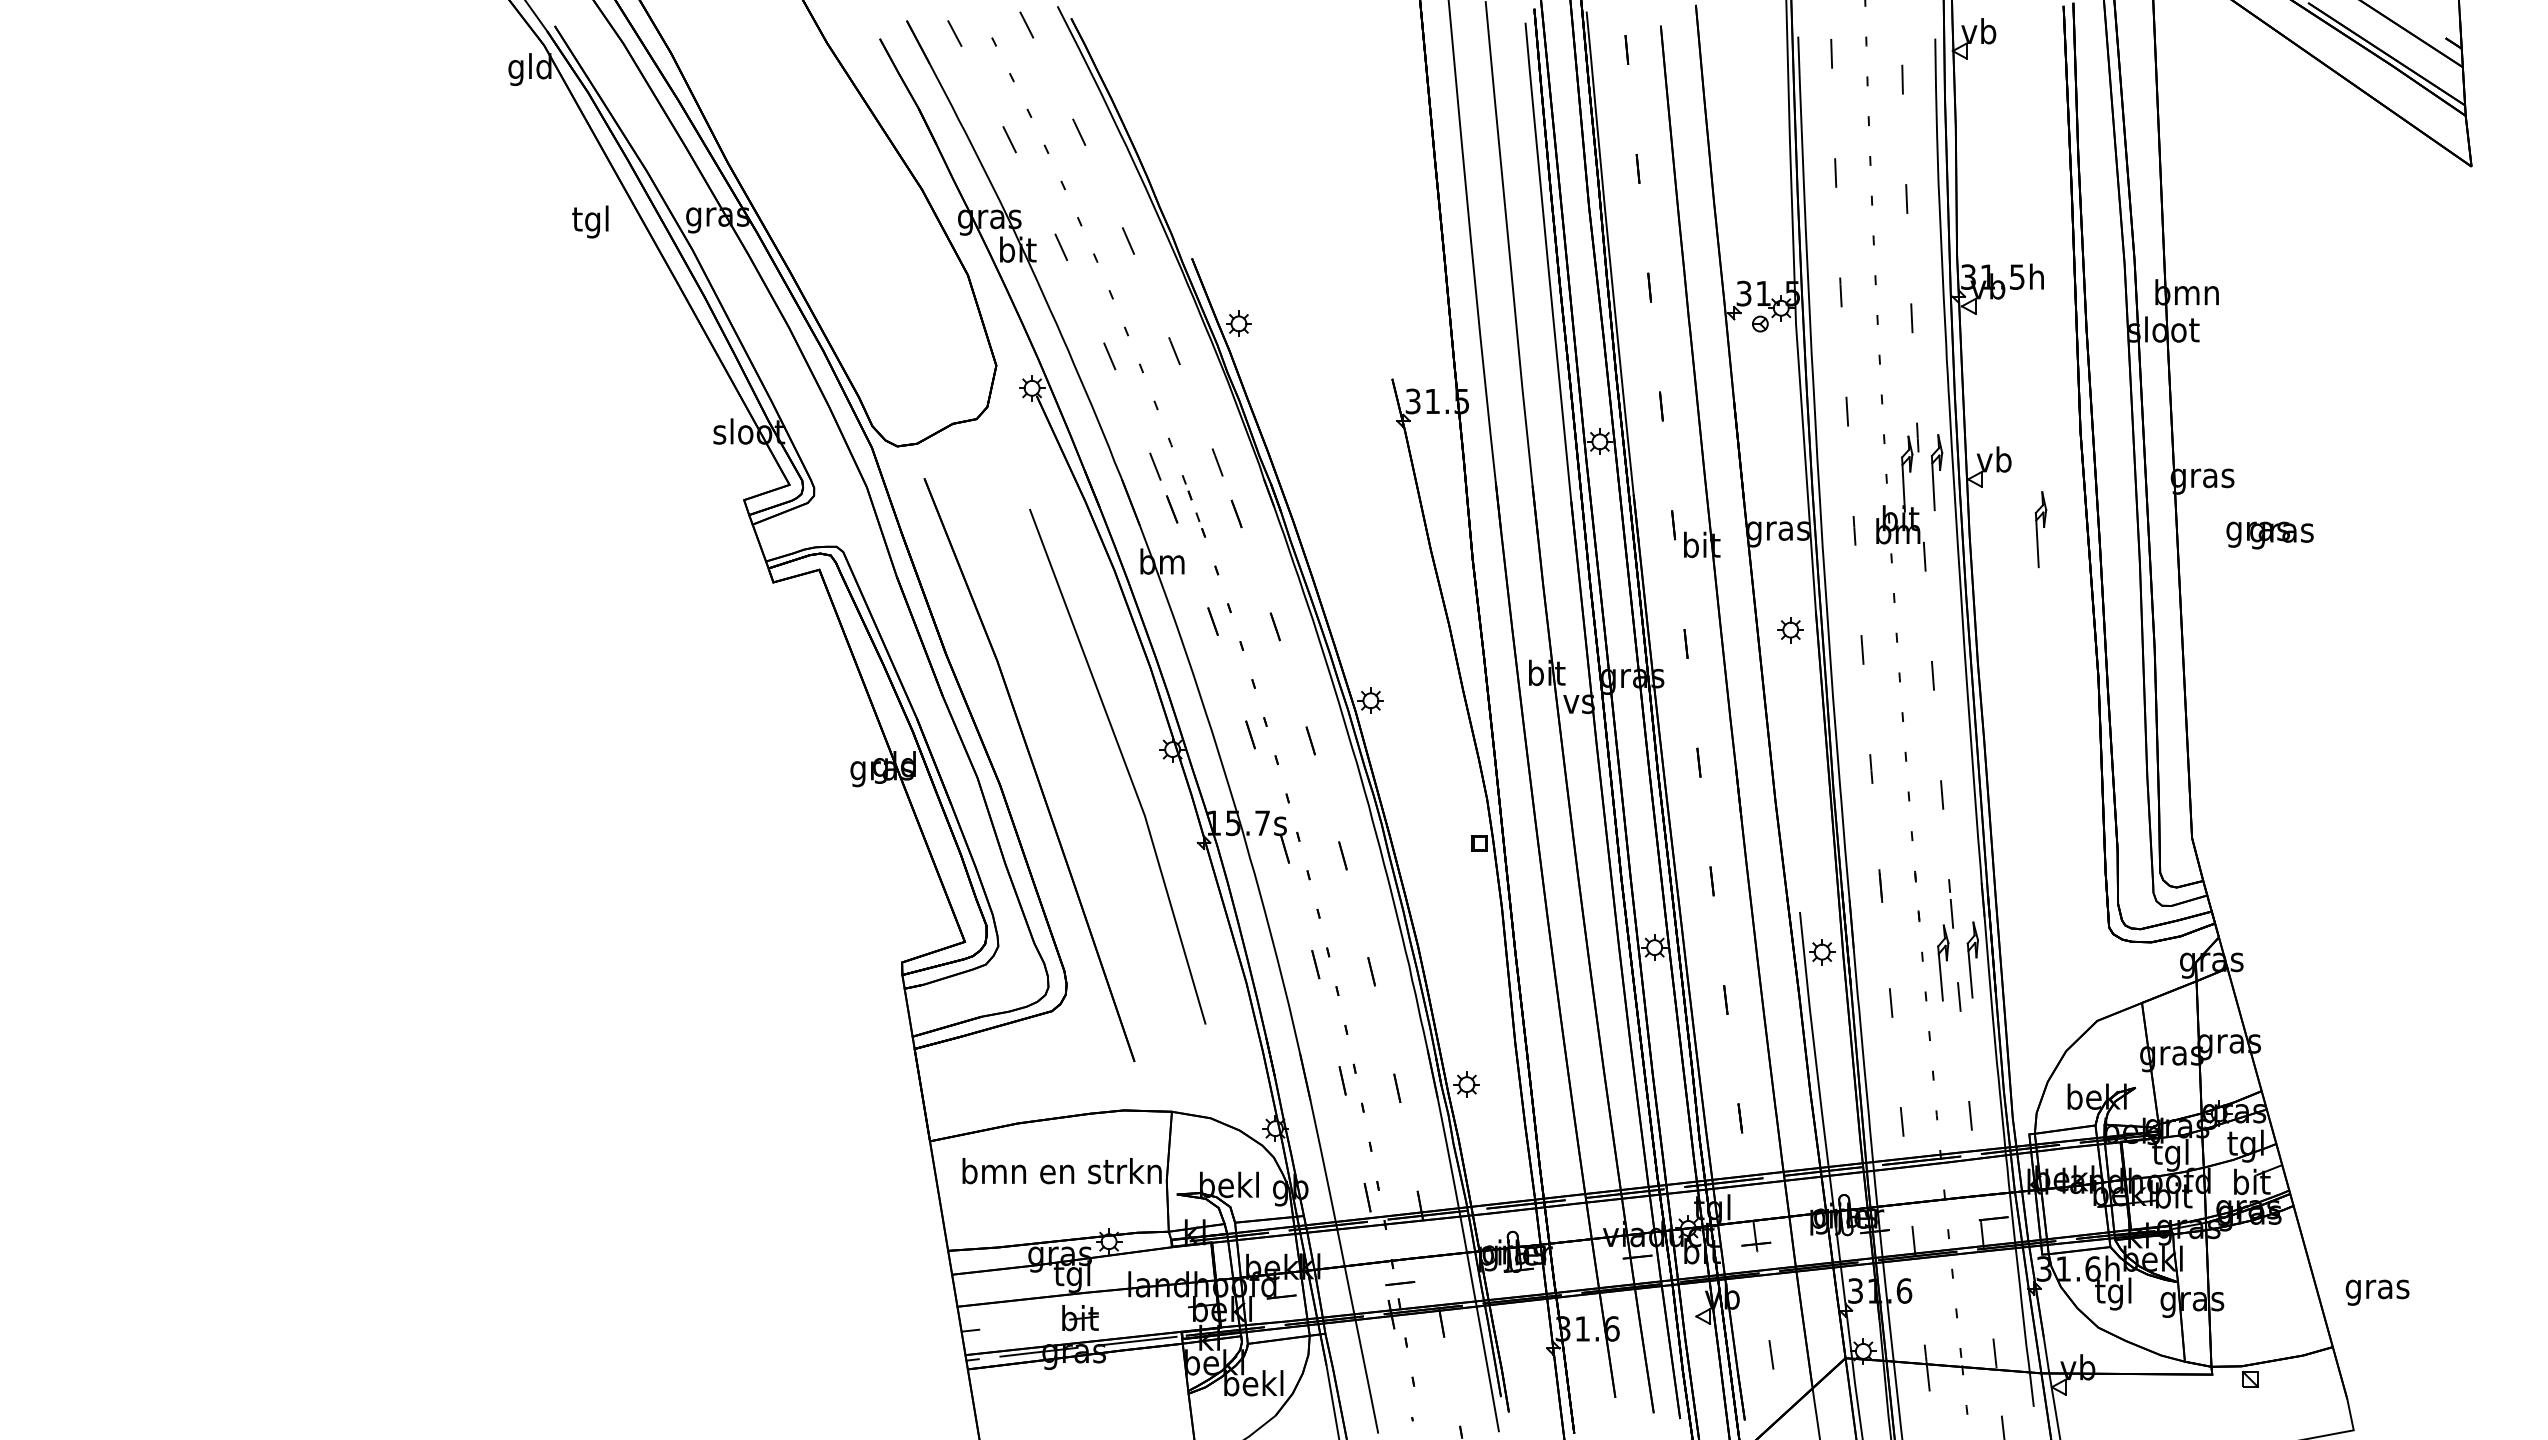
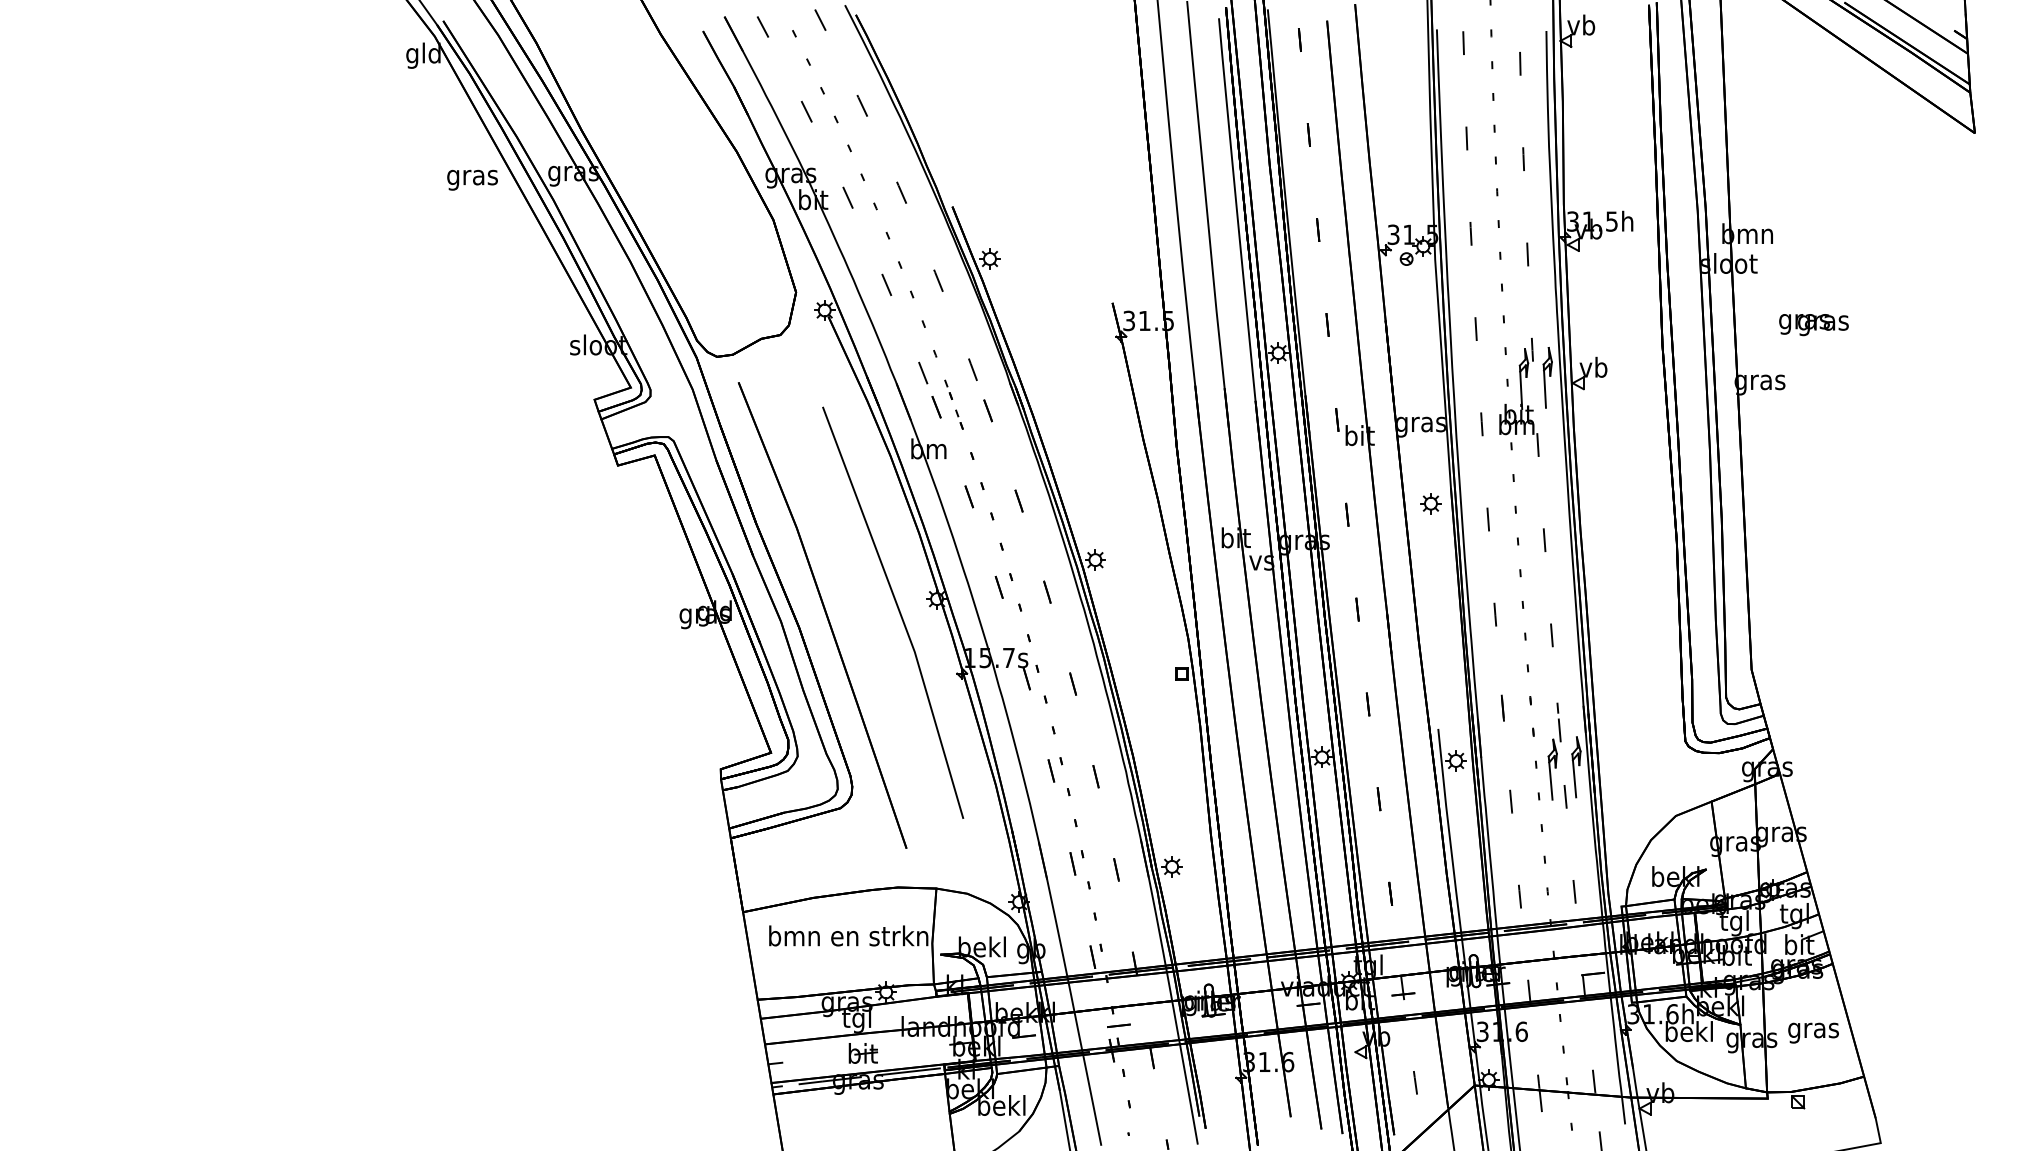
text: (591, 221) -> (472, 177), tgl -> gras
part: (2040, 529) -> (1630, 423), removed
text: (2269, 535) -> (1813, 324), moved
text: (2377, 1292) -> (1813, 1032), moved
text: (2113, 1293) -> (1688, 1033), tgl -> bekl

